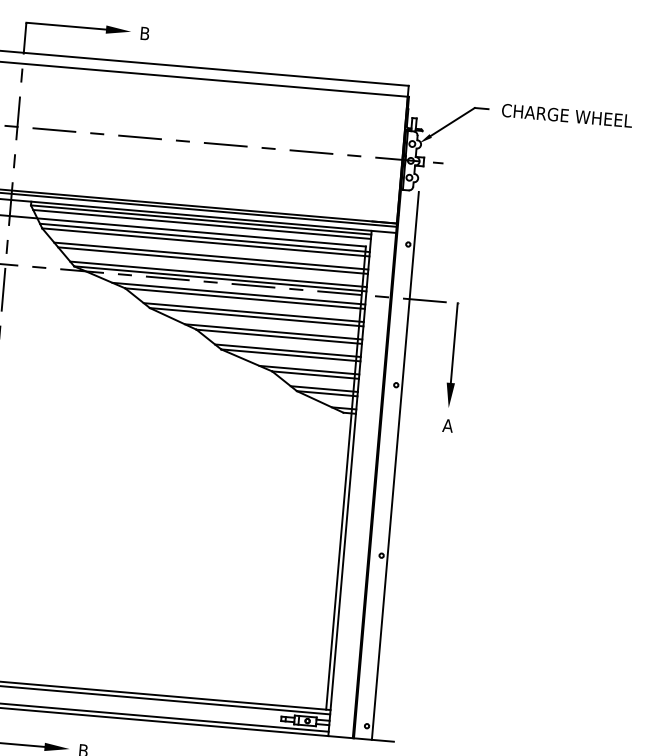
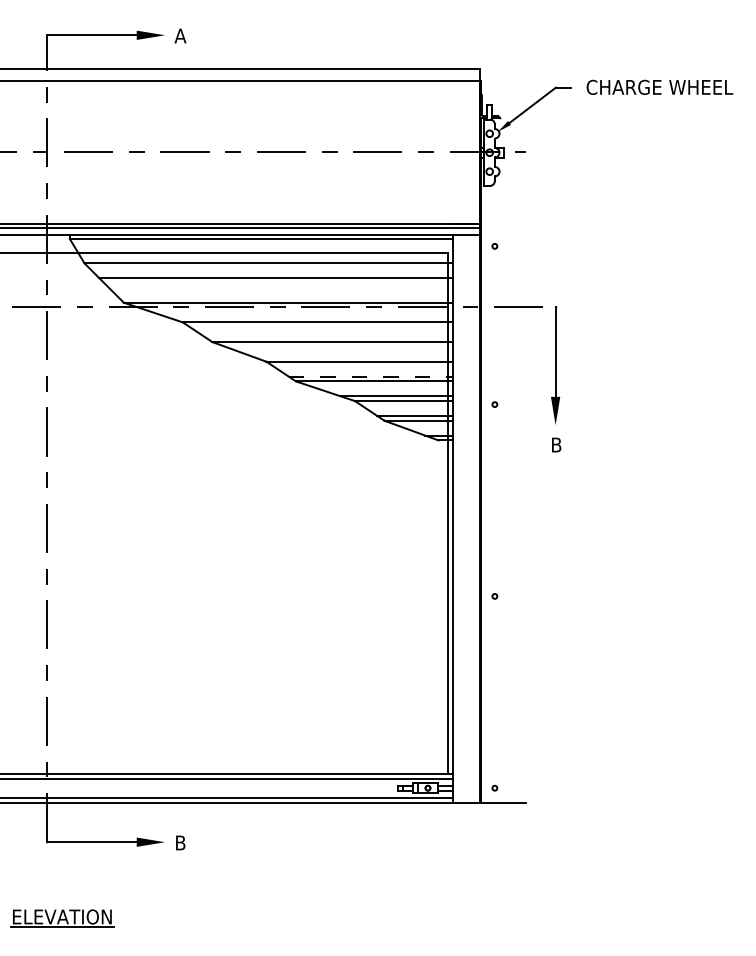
text: (144, 33) -> (180, 35), B -> A
line: (201, 224) -> (262, 243), removed
line: (204, 237) -> (266, 258), removed
line: (213, 261) -> (278, 283), removed
line: (218, 274) -> (285, 297), removed
line: (239, 293) -> (310, 317), removed
line: (253, 312) -> (328, 337), removed
line: (273, 331) -> (352, 356), removed
line: (287, 350) -> (370, 376), solid -> dashed
text: (448, 425) -> (556, 444), A -> B
line: (395, 465) -> (501, 494), removed

